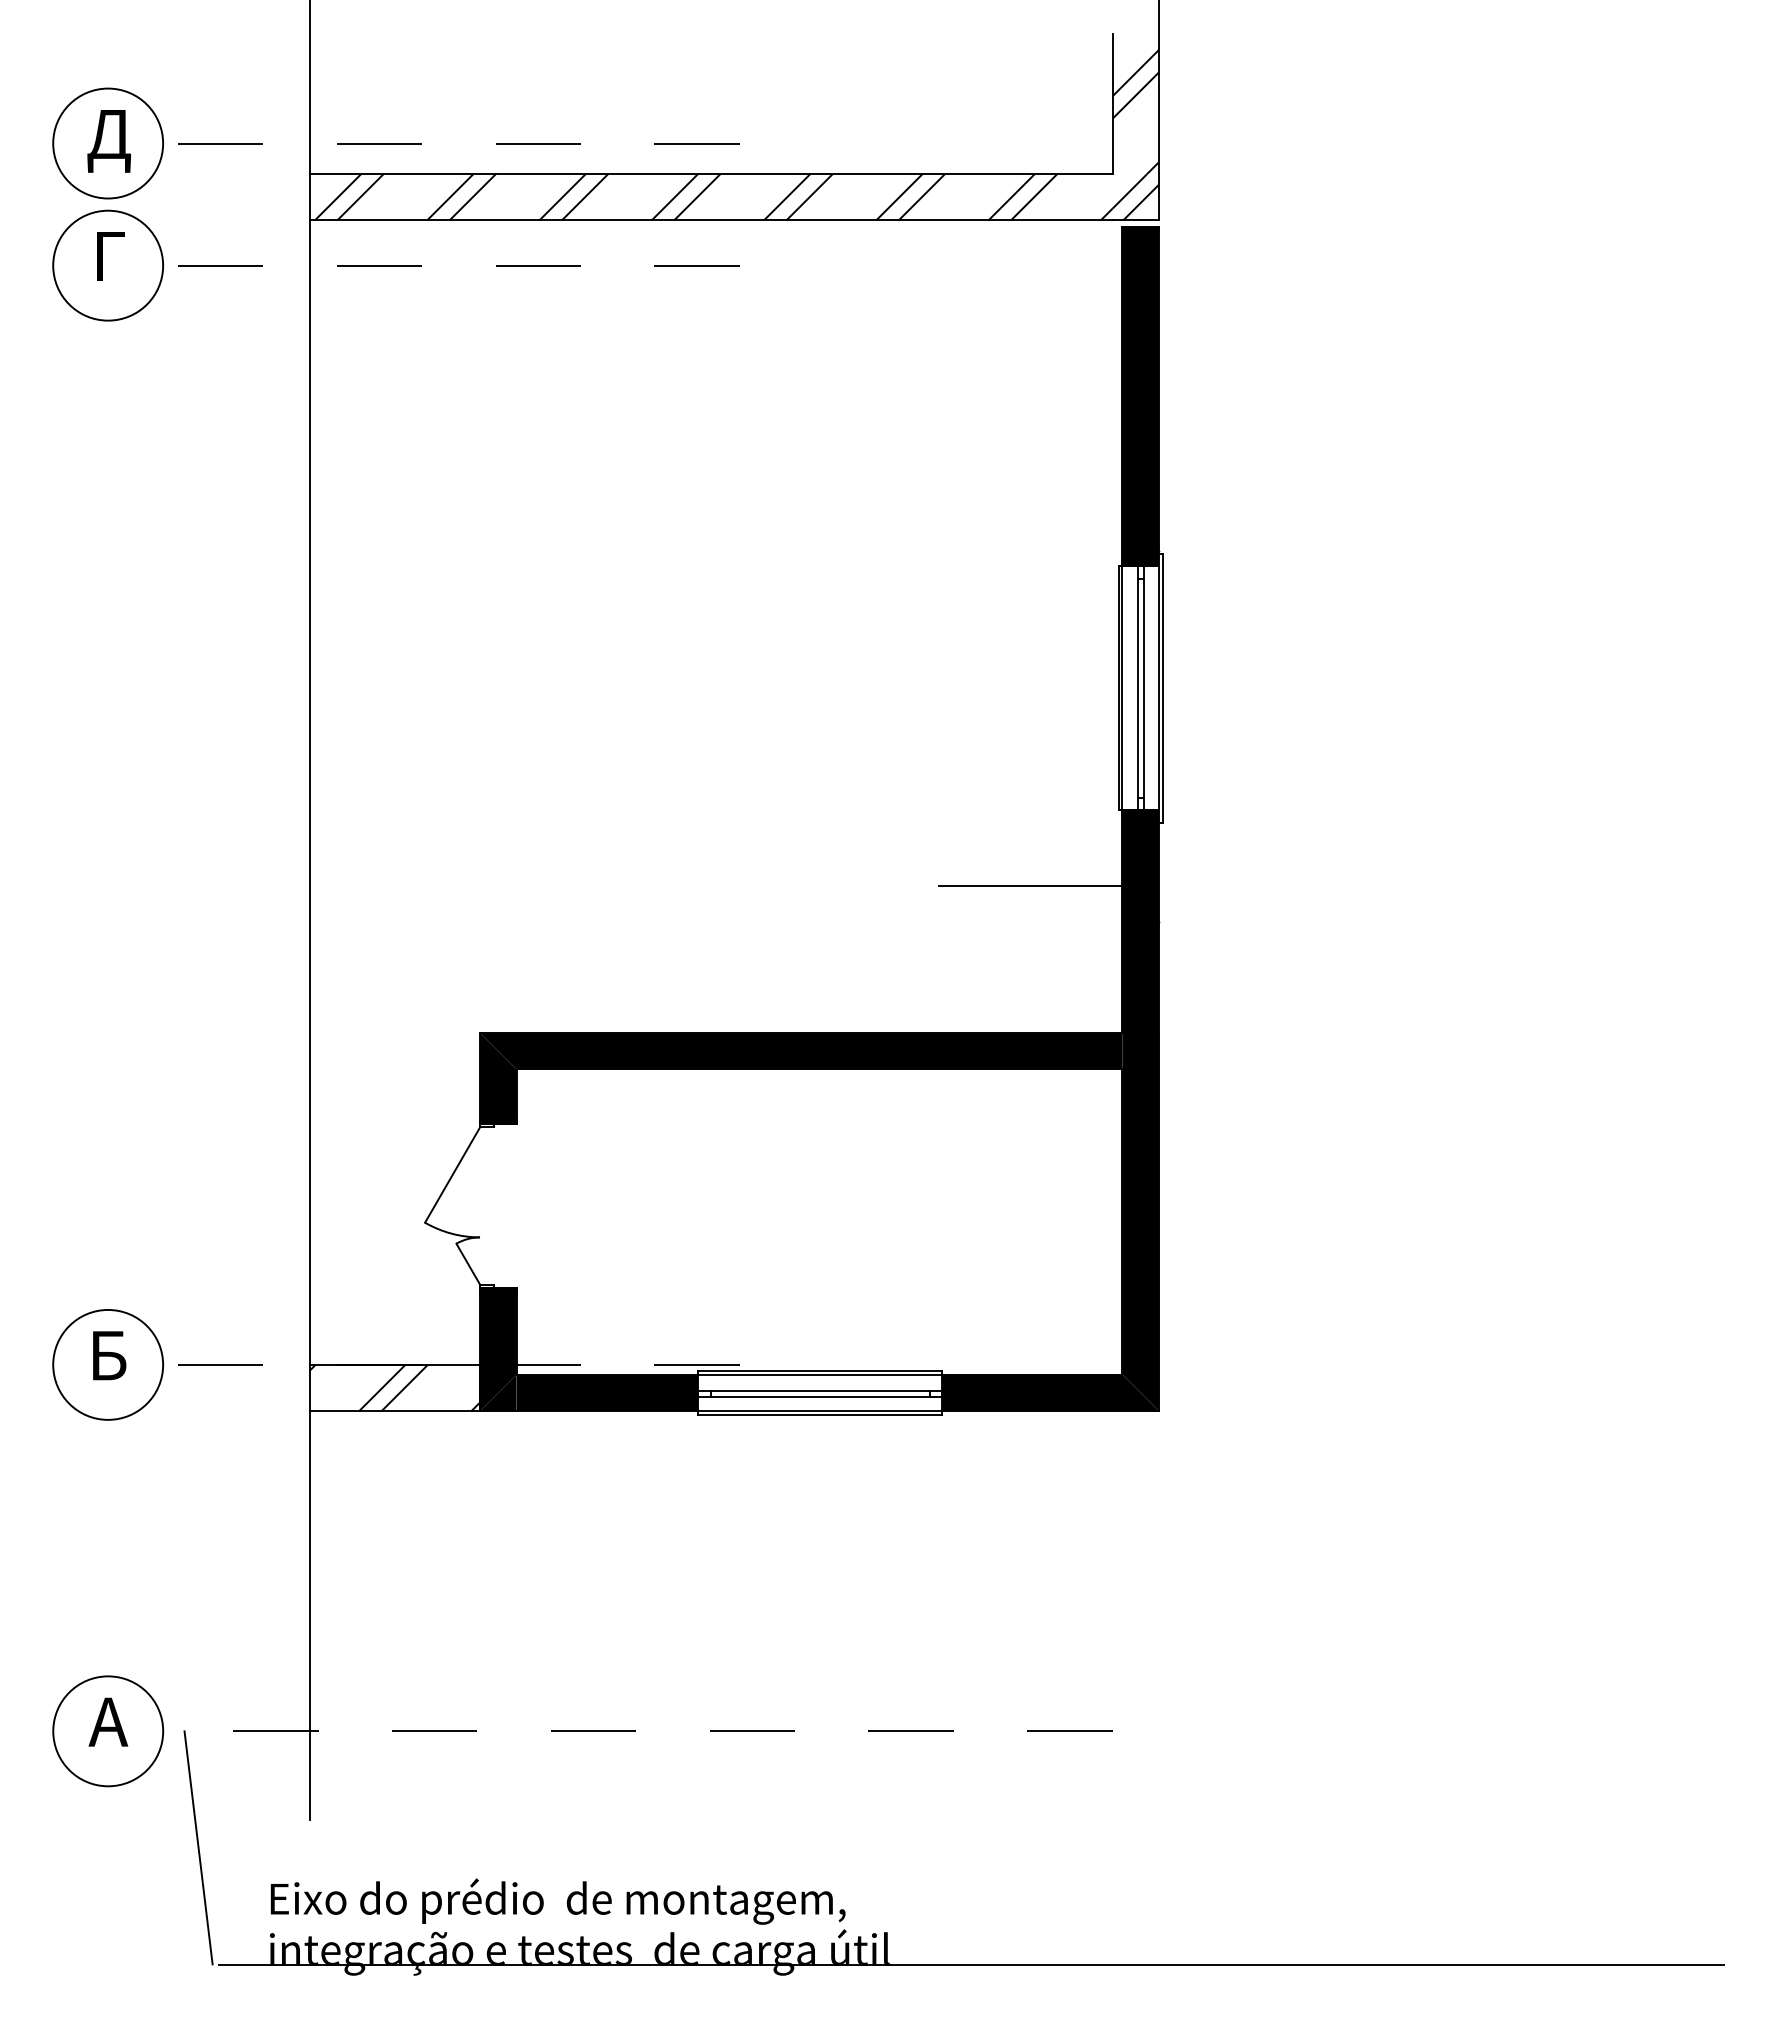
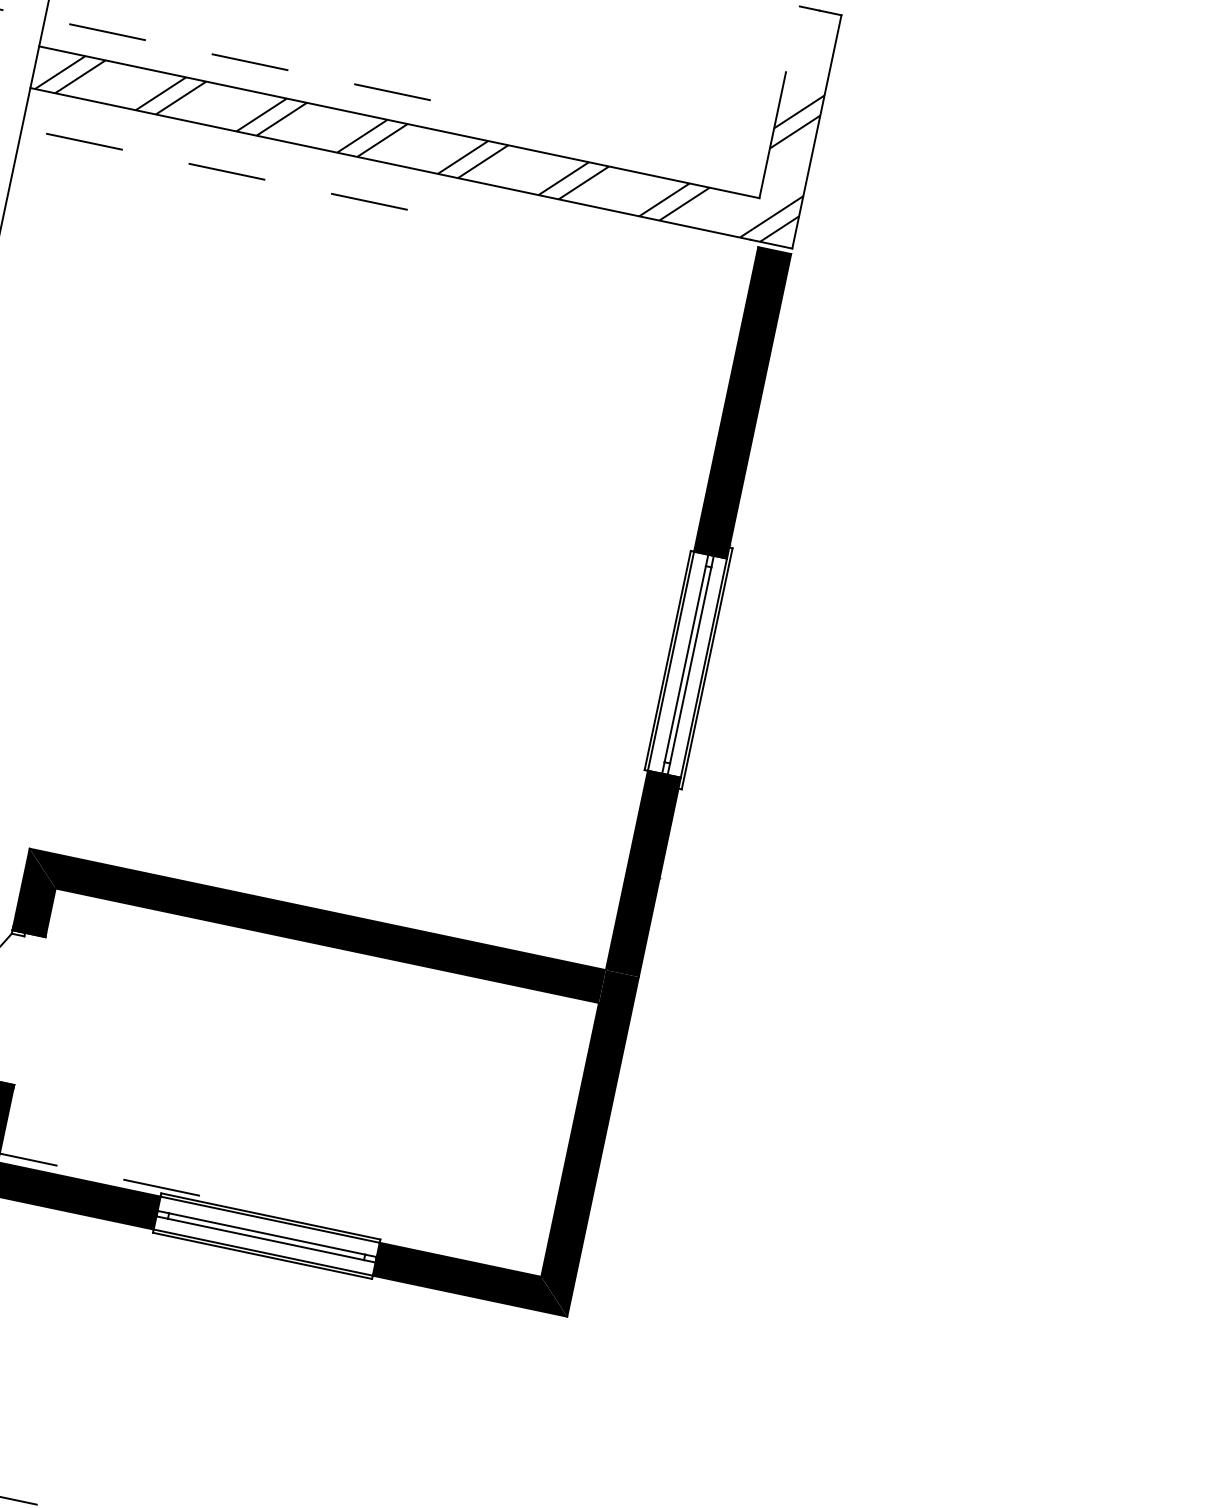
line: (1030, 885) -> (551, 820), removed

